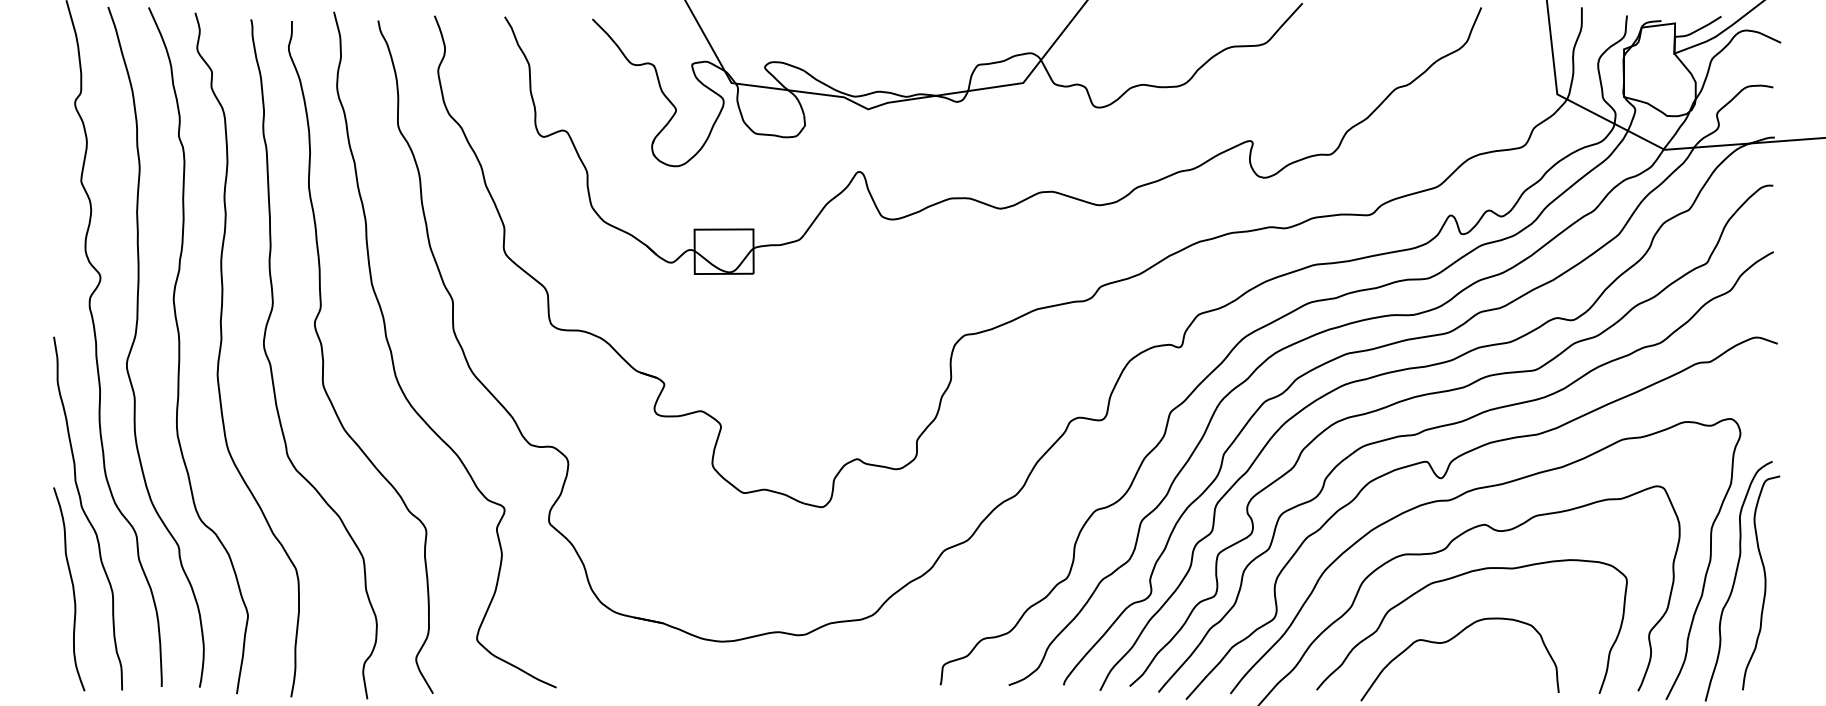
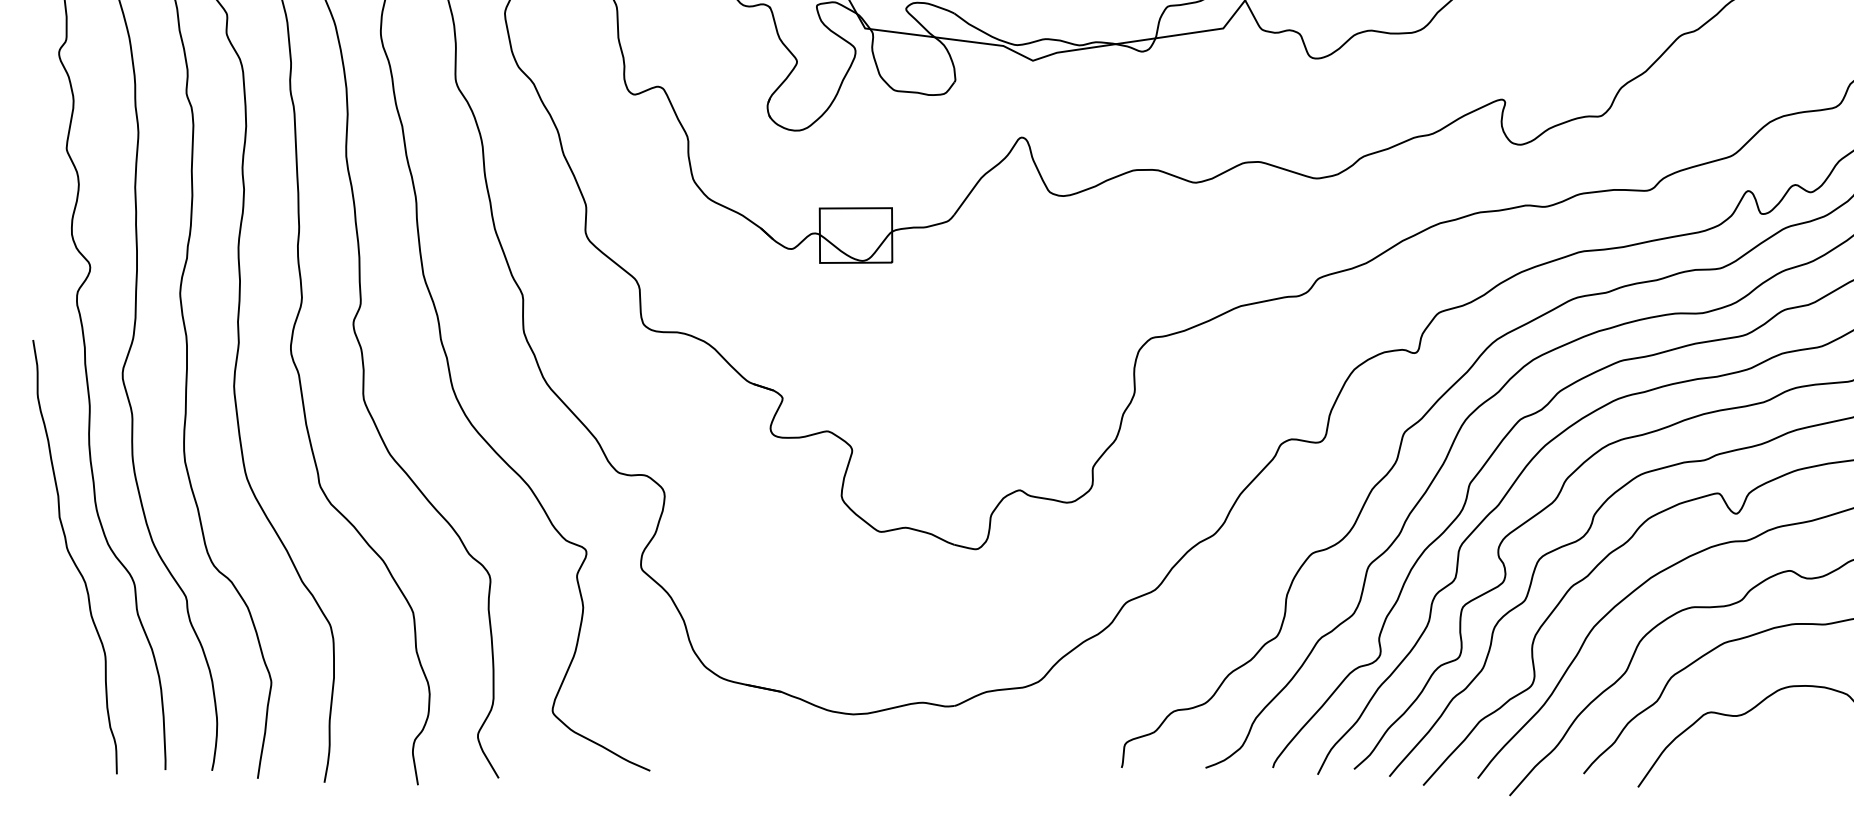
curve: (72, 589) -> (55, 650), removed

